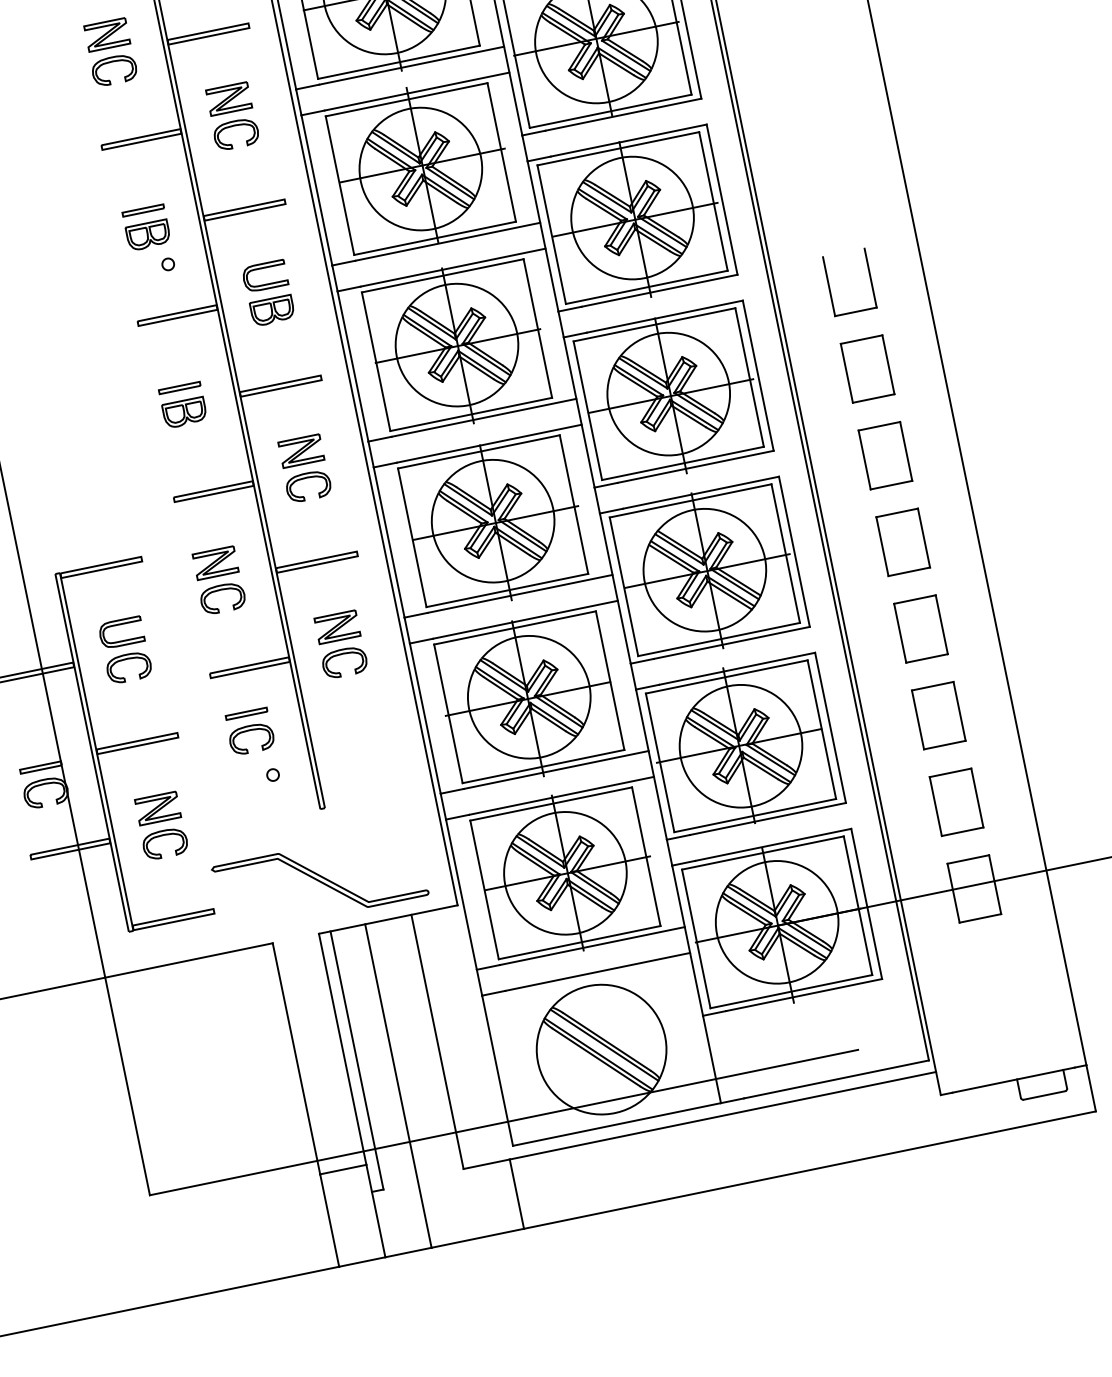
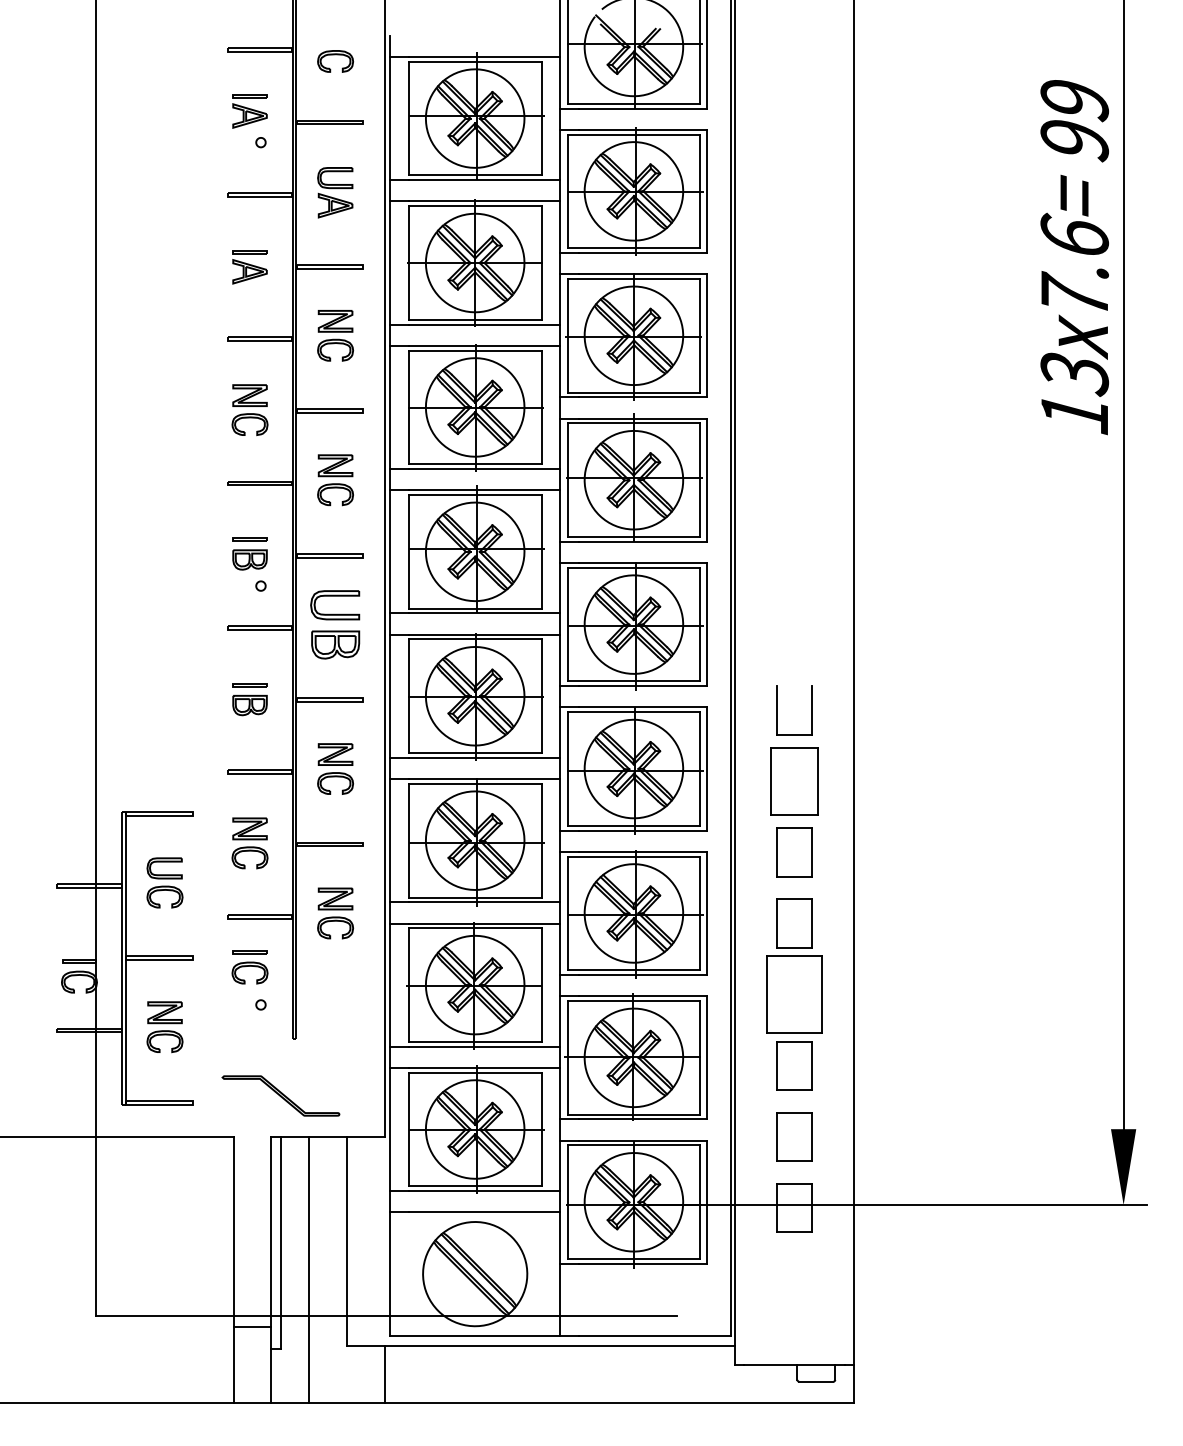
part: (268, 293) -> (335, 625), size x1.4
part: (867, 369) -> (794, 781), size x1.4
part: (920, 628) -> (794, 994), size x1.6
part: (319, 880) -> (280, 1095), size x0.7

